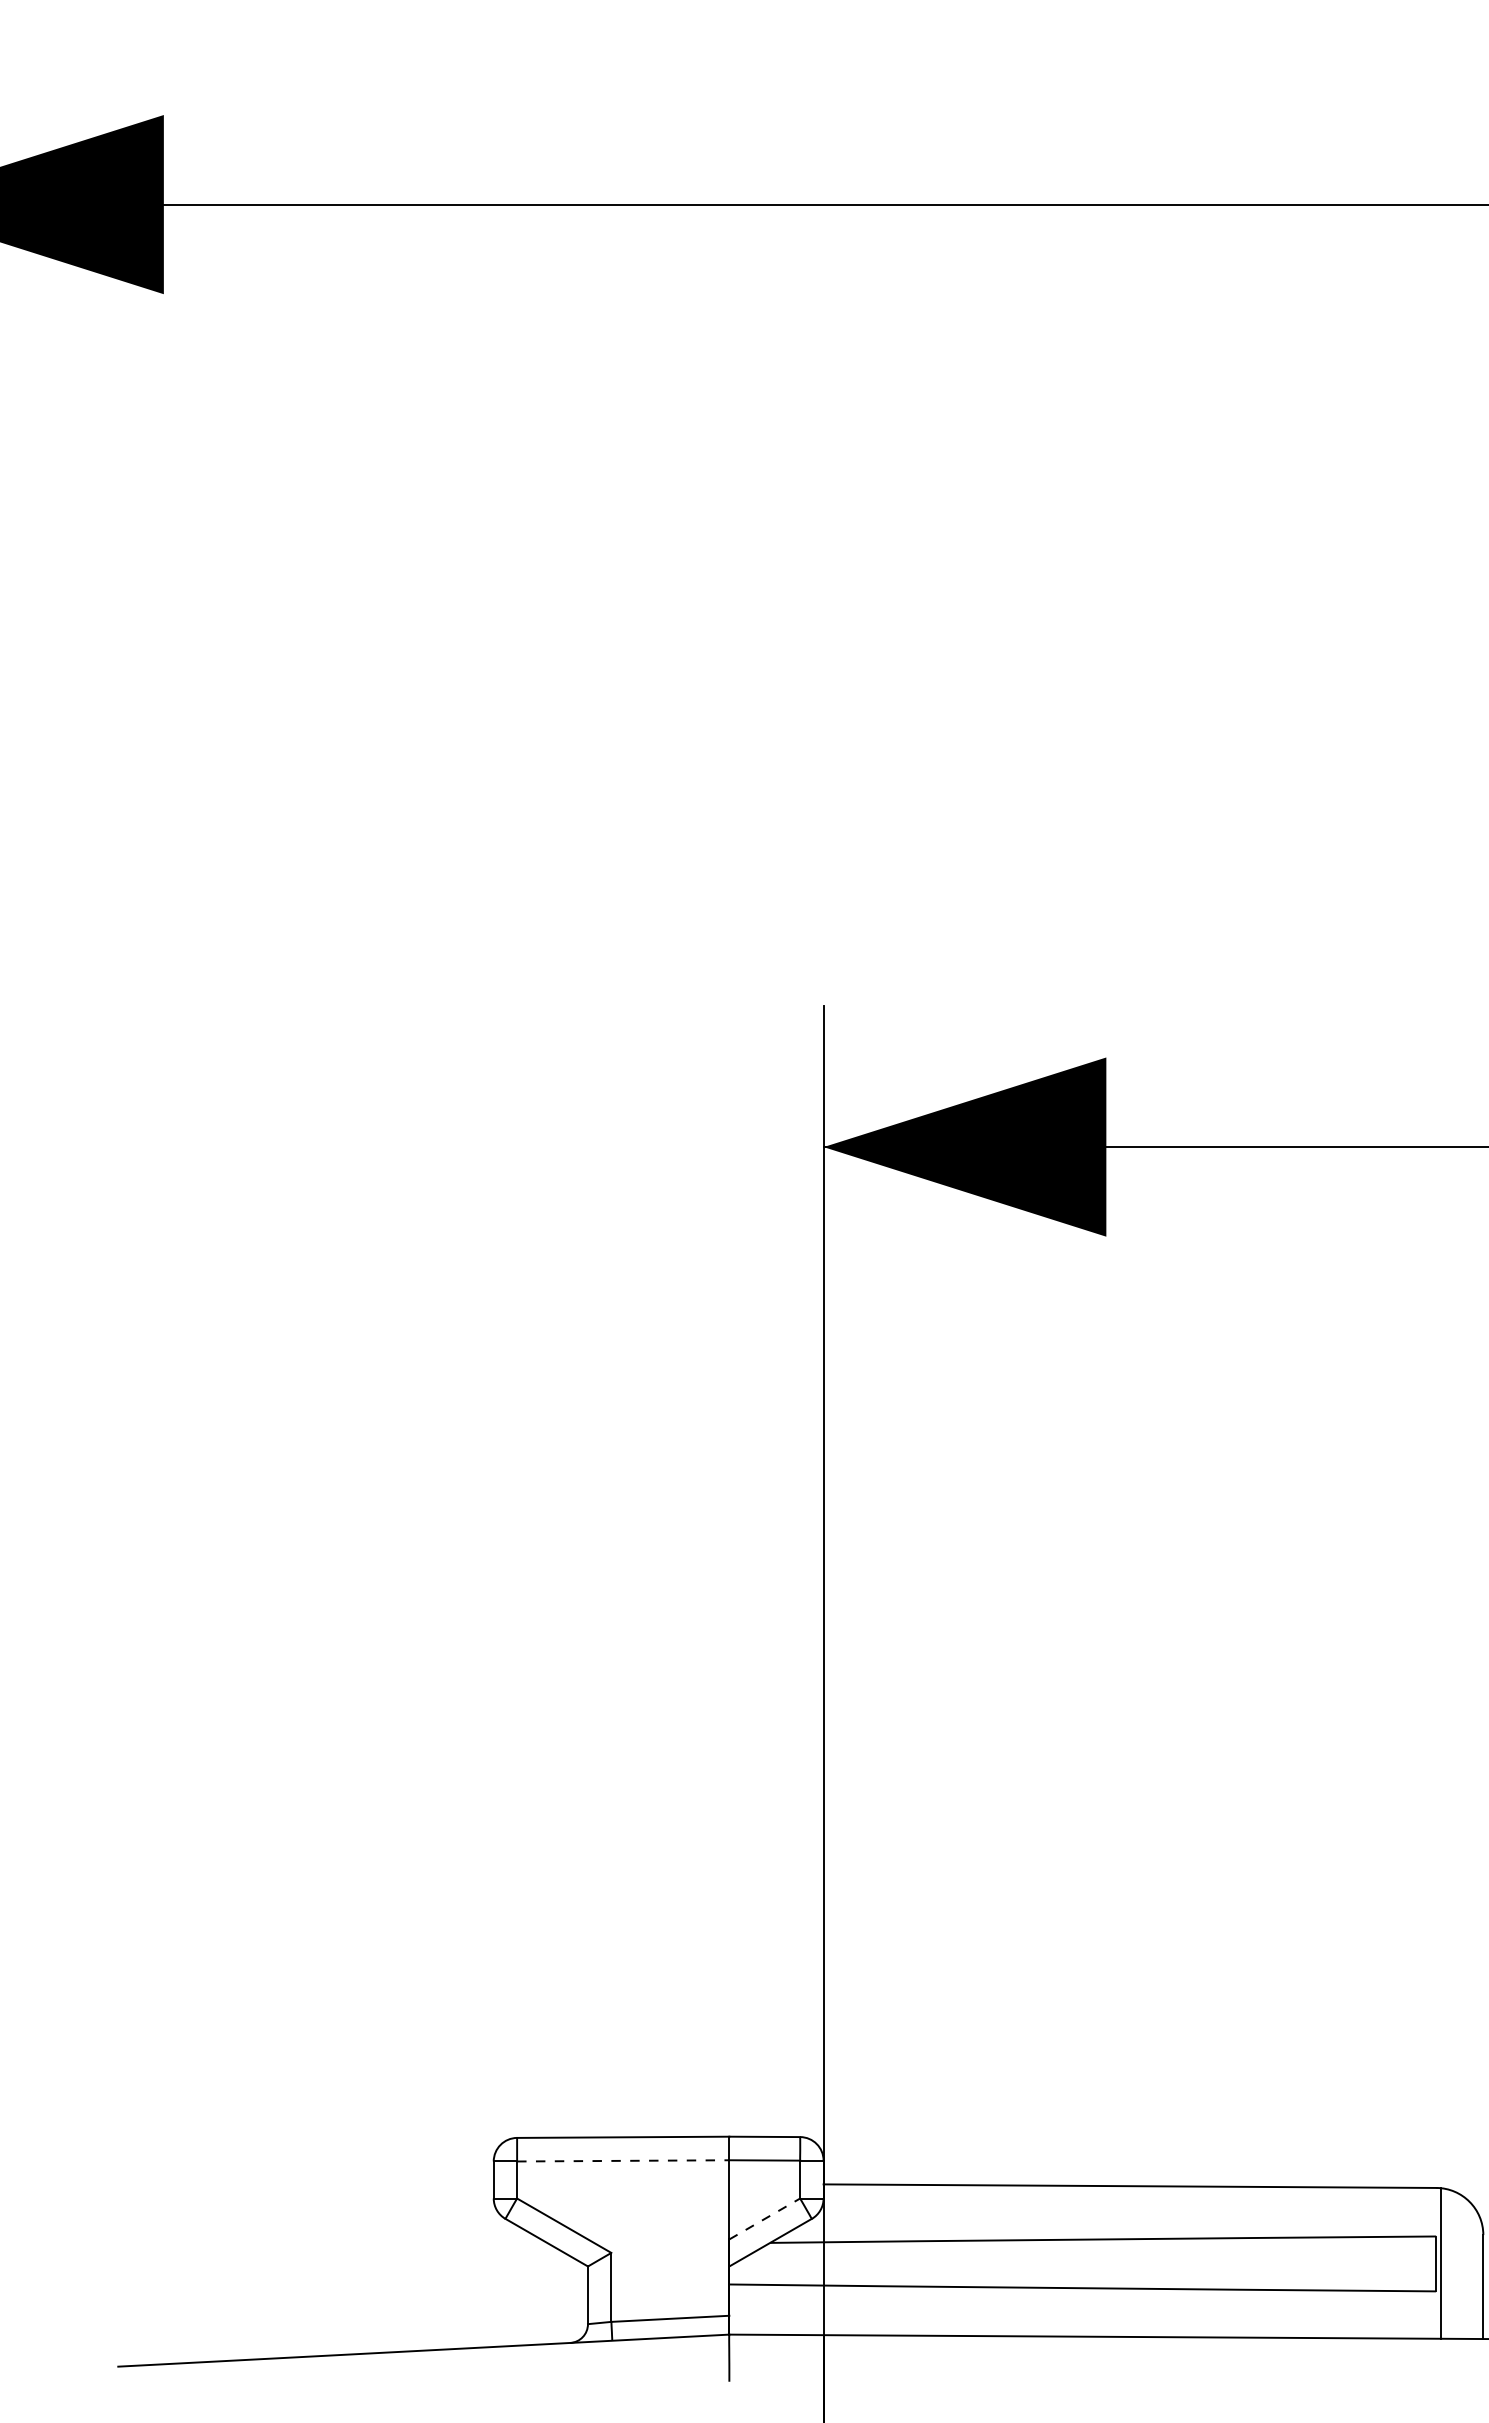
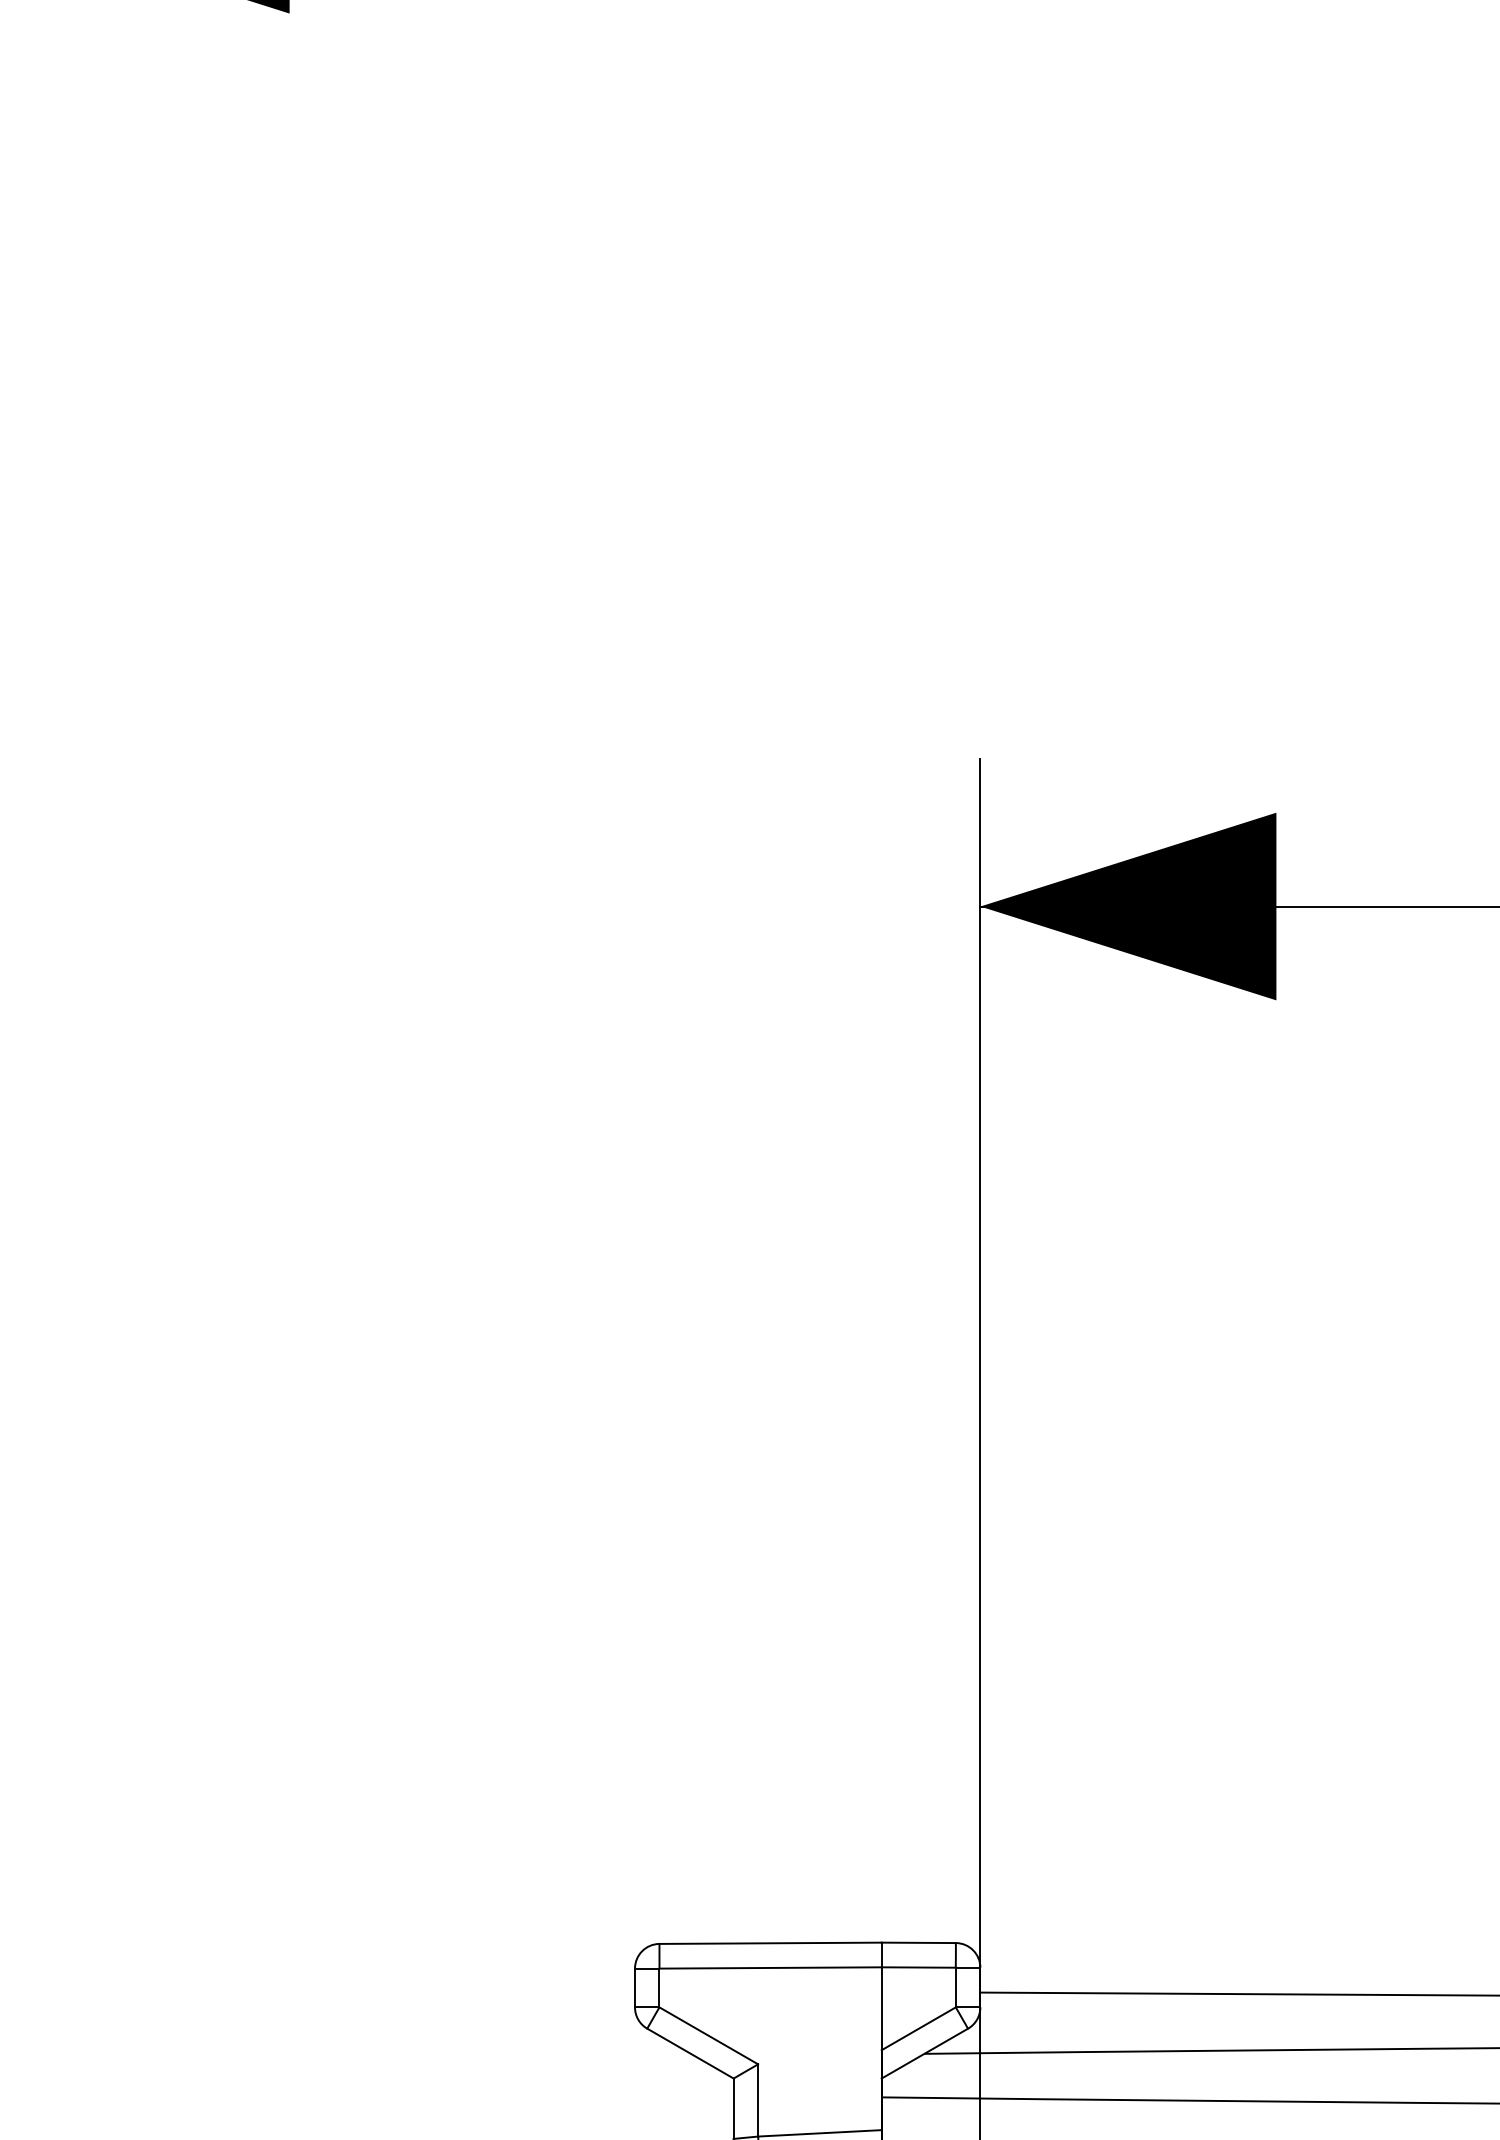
line: (623, 2160) -> (770, 1967), dashed -> solid
line: (764, 2218) -> (918, 2028), dashed -> solid

